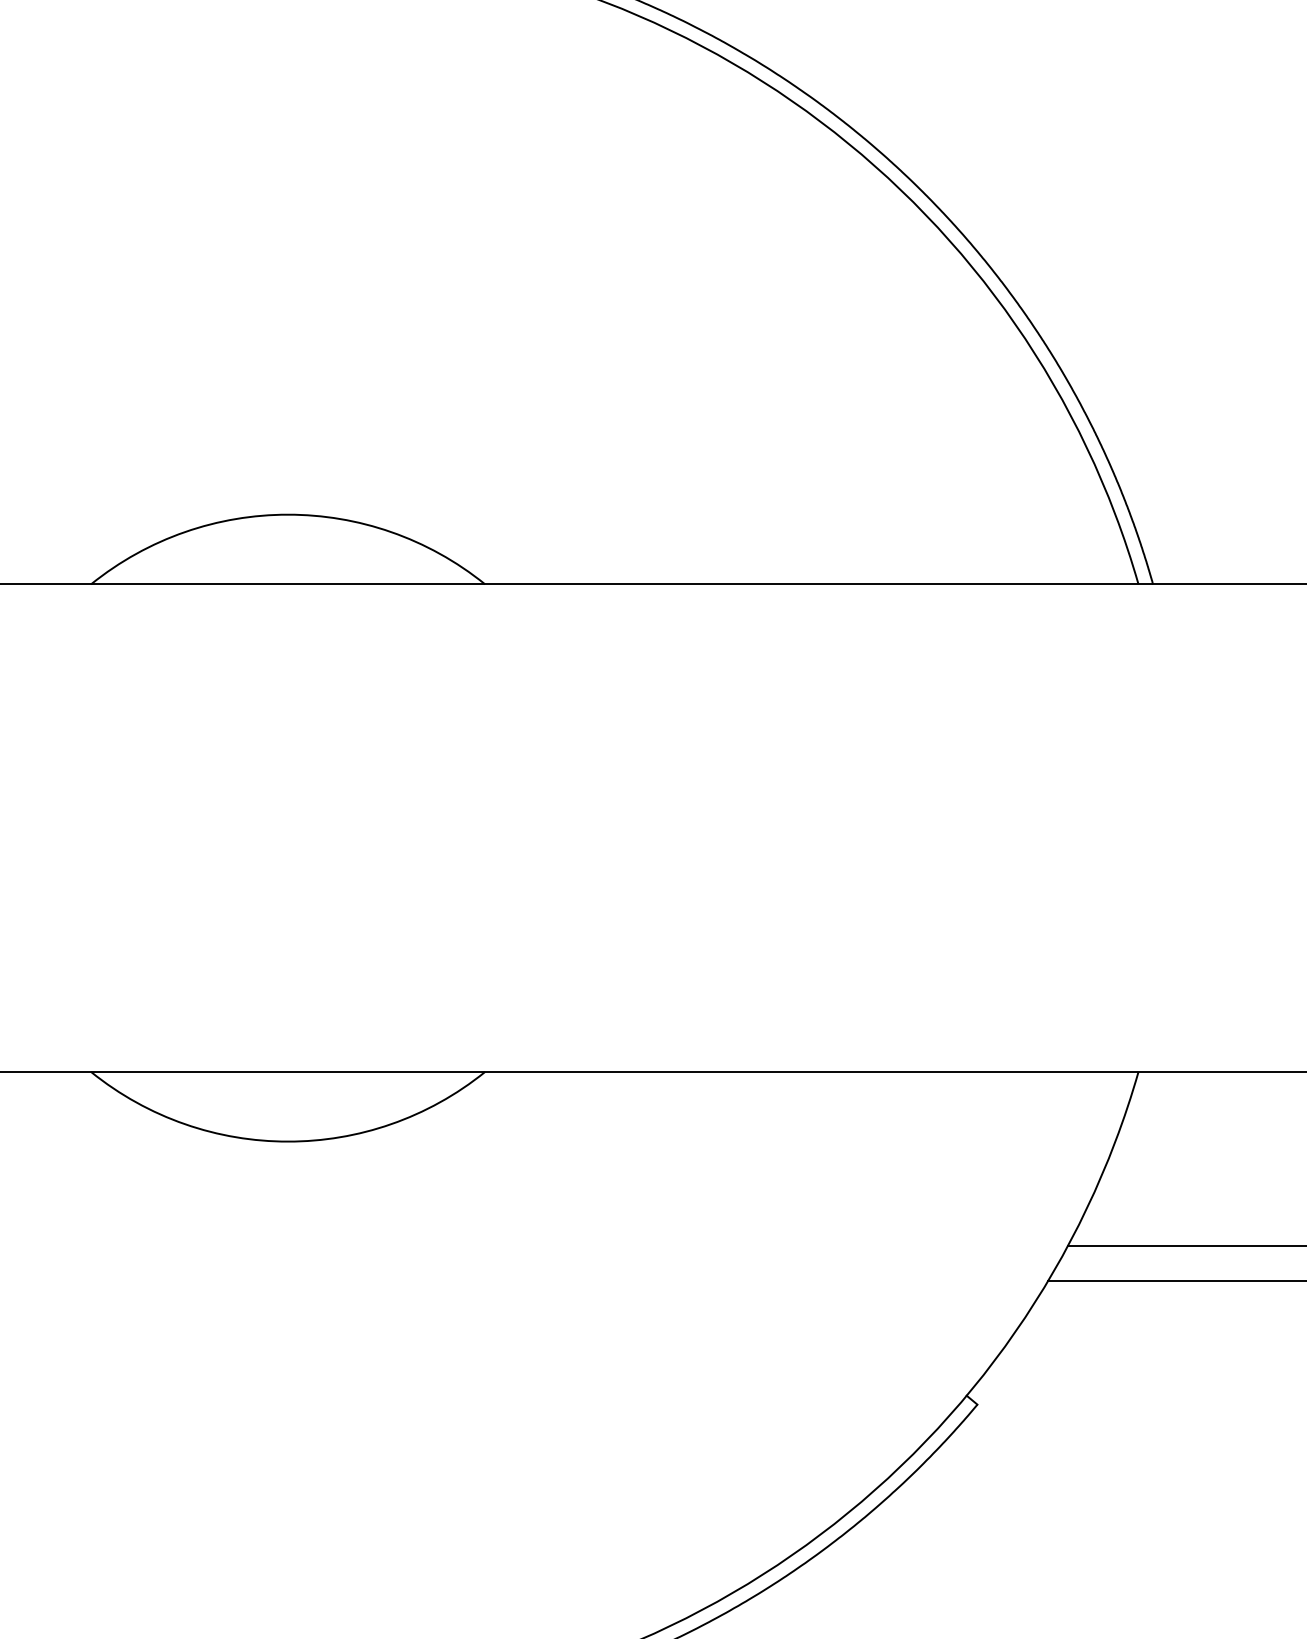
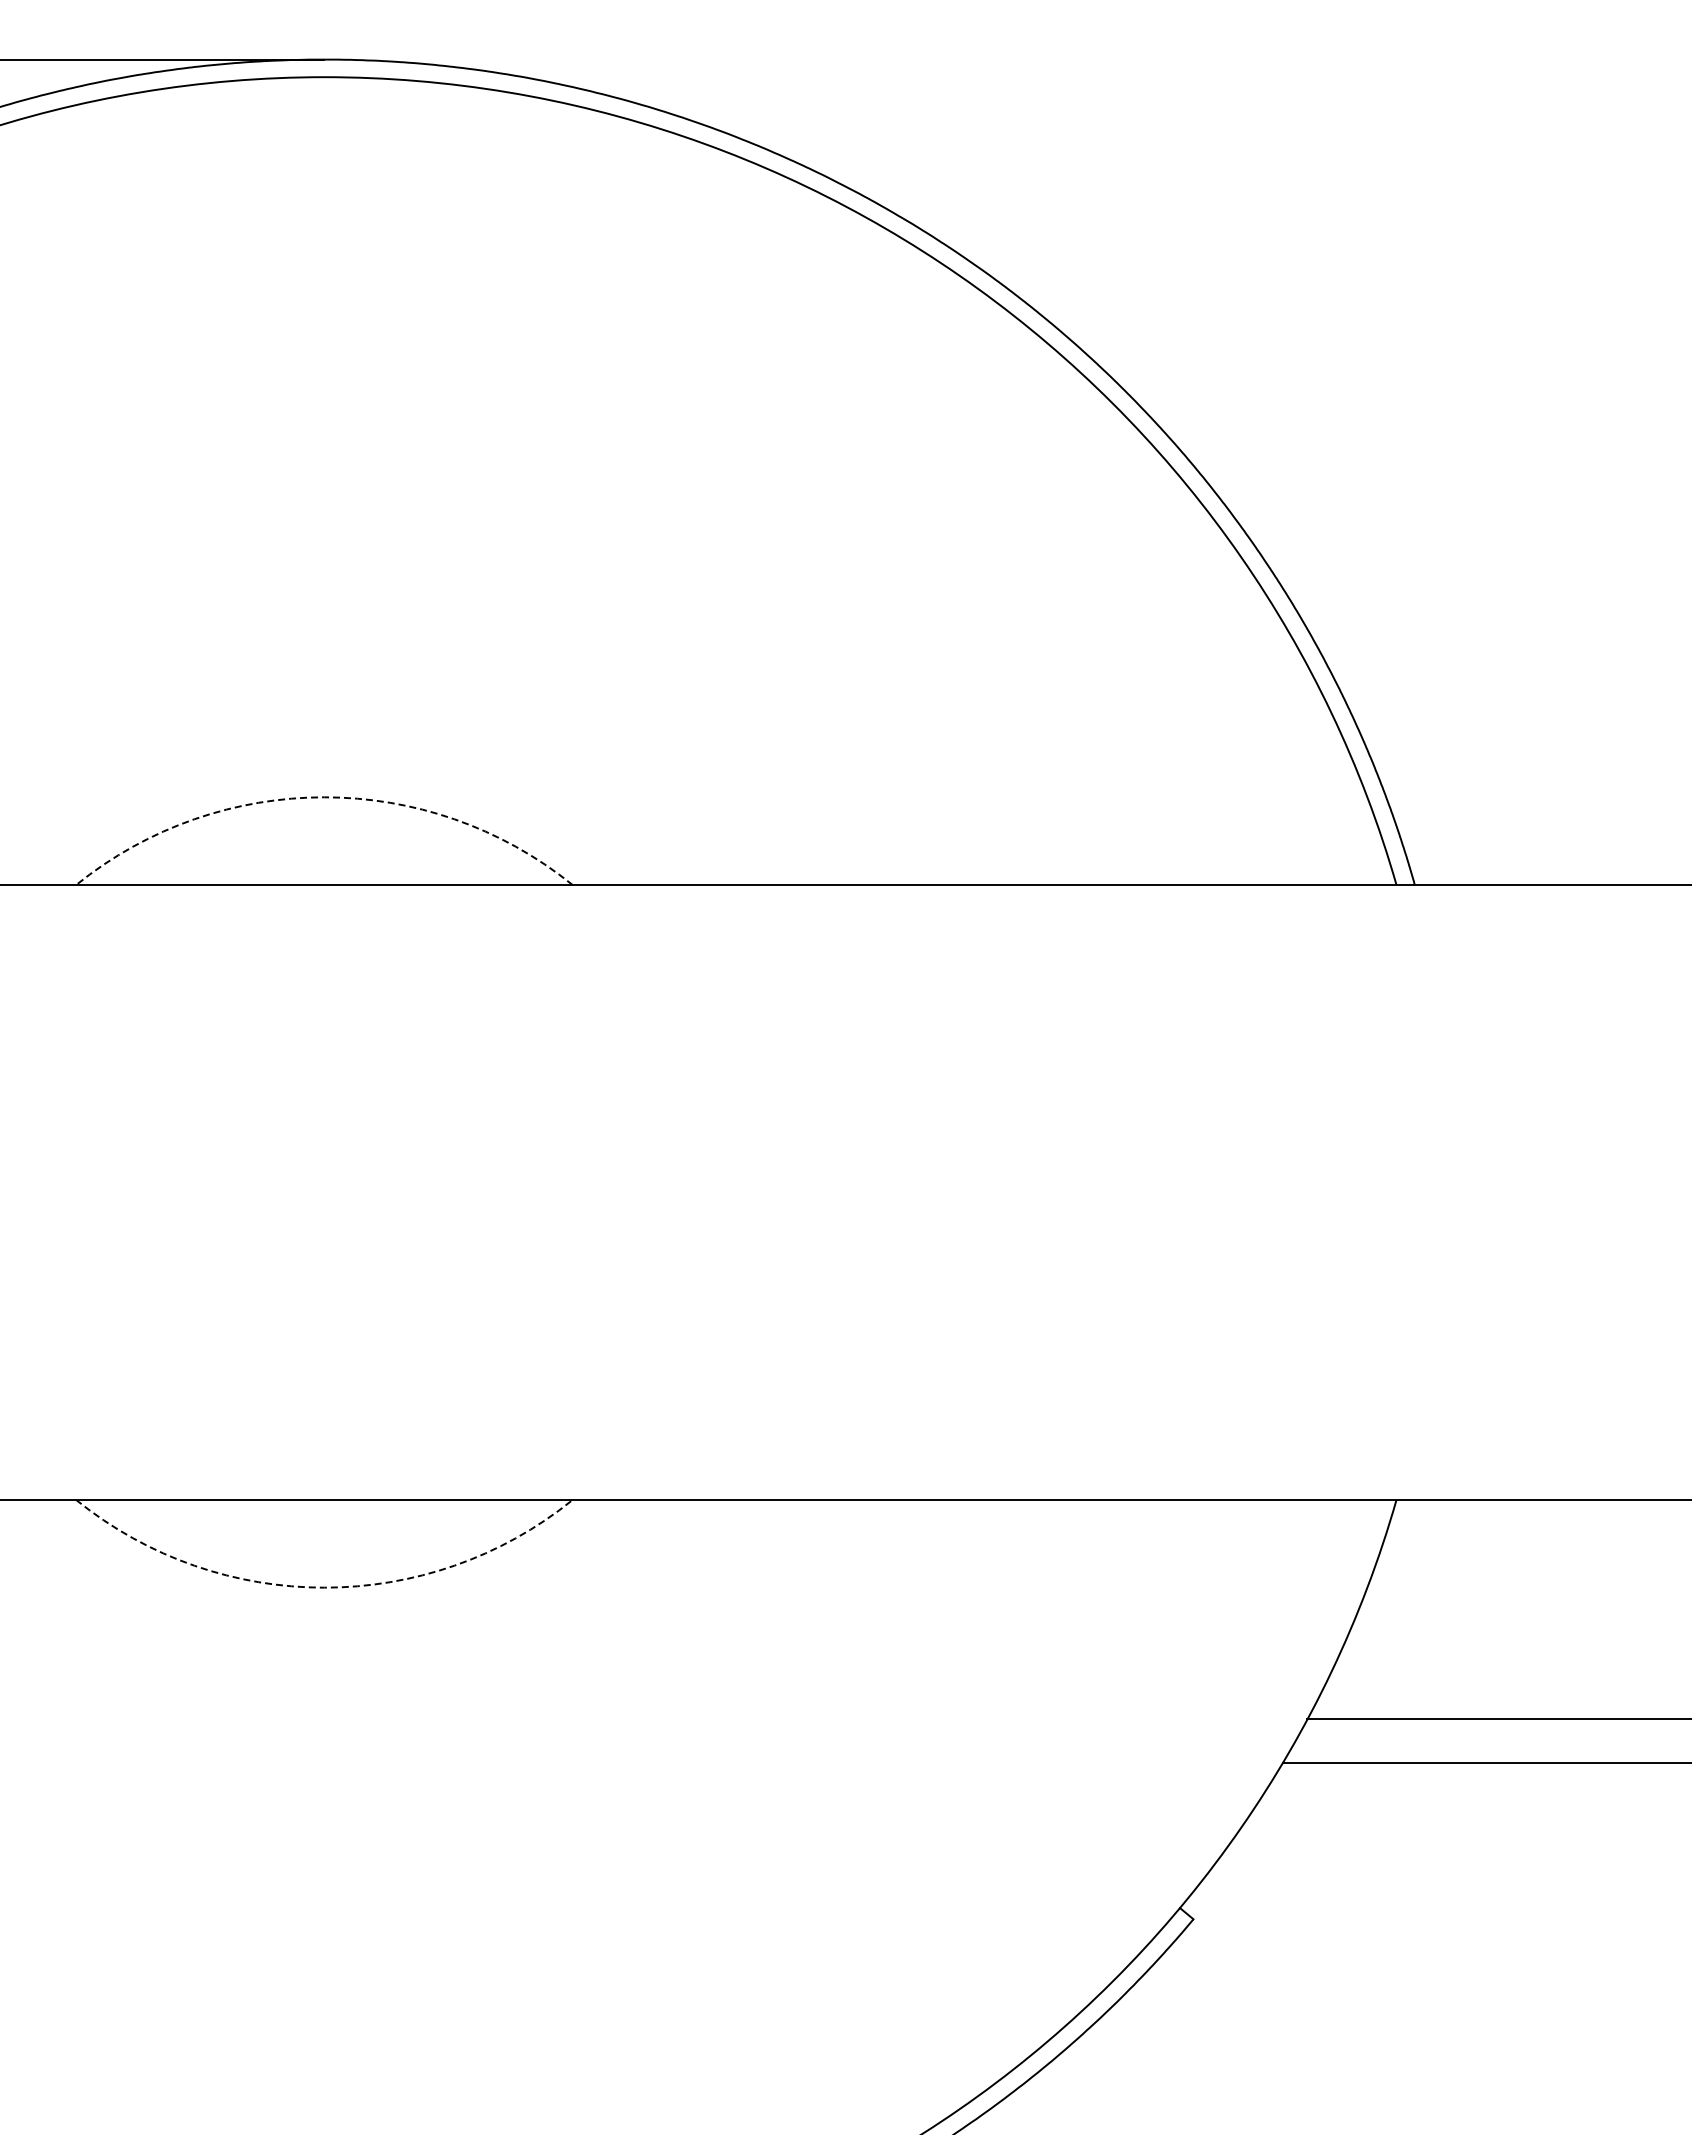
arc: (288, 514) -> (324, 797), solid -> dashed
arc: (288, 1141) -> (324, 1587), solid -> dashed

